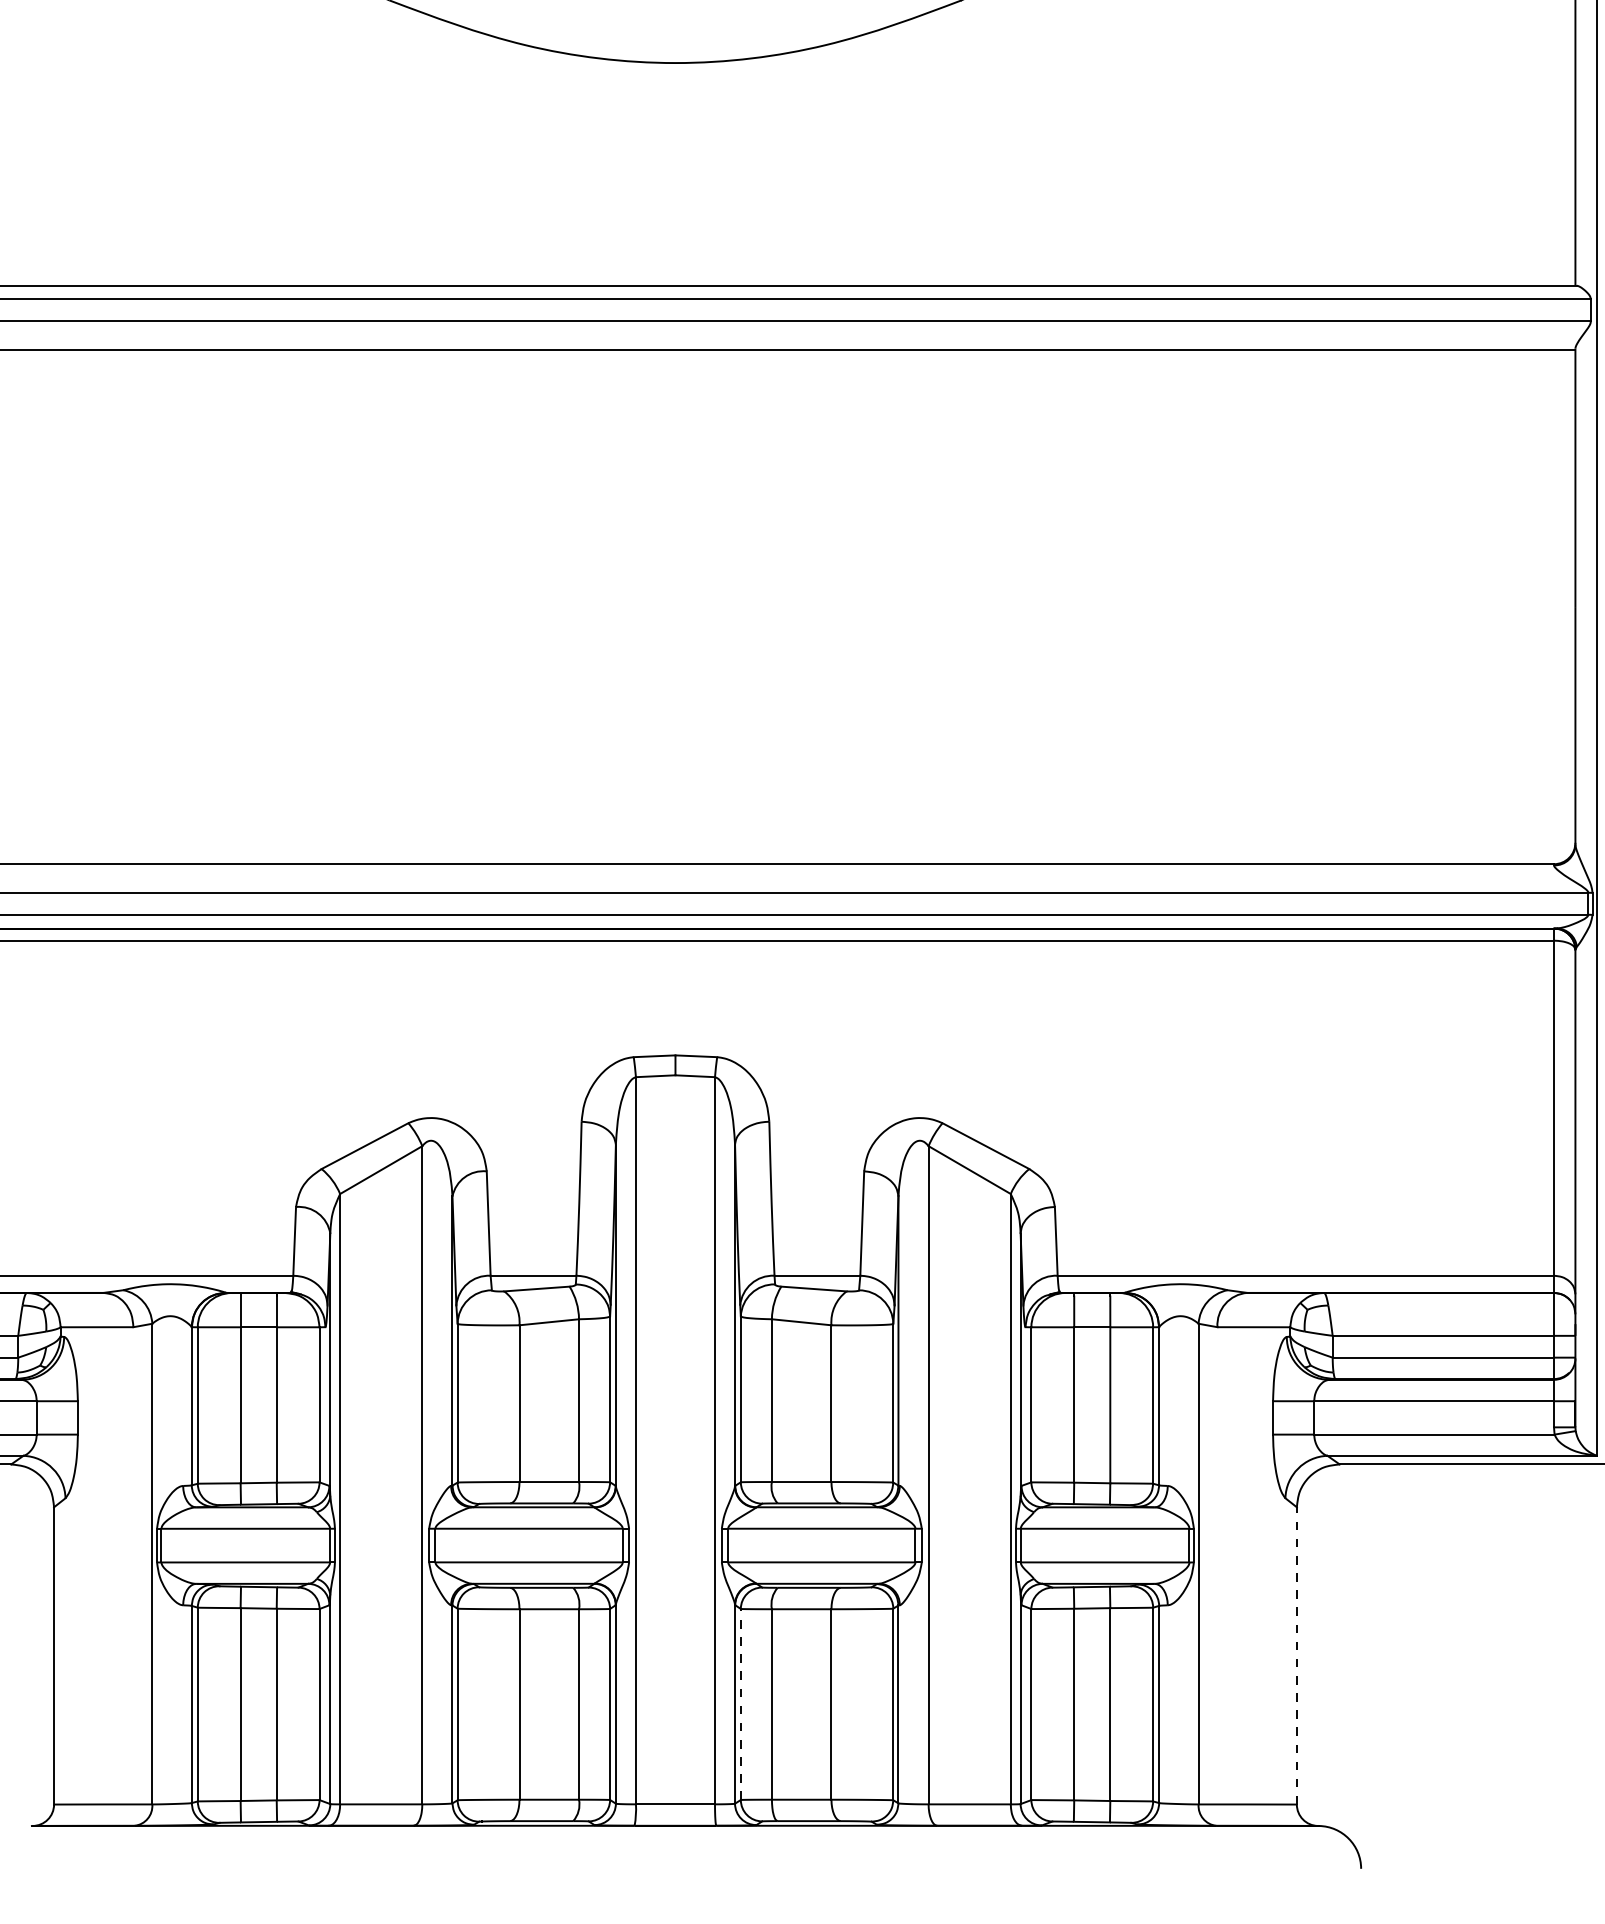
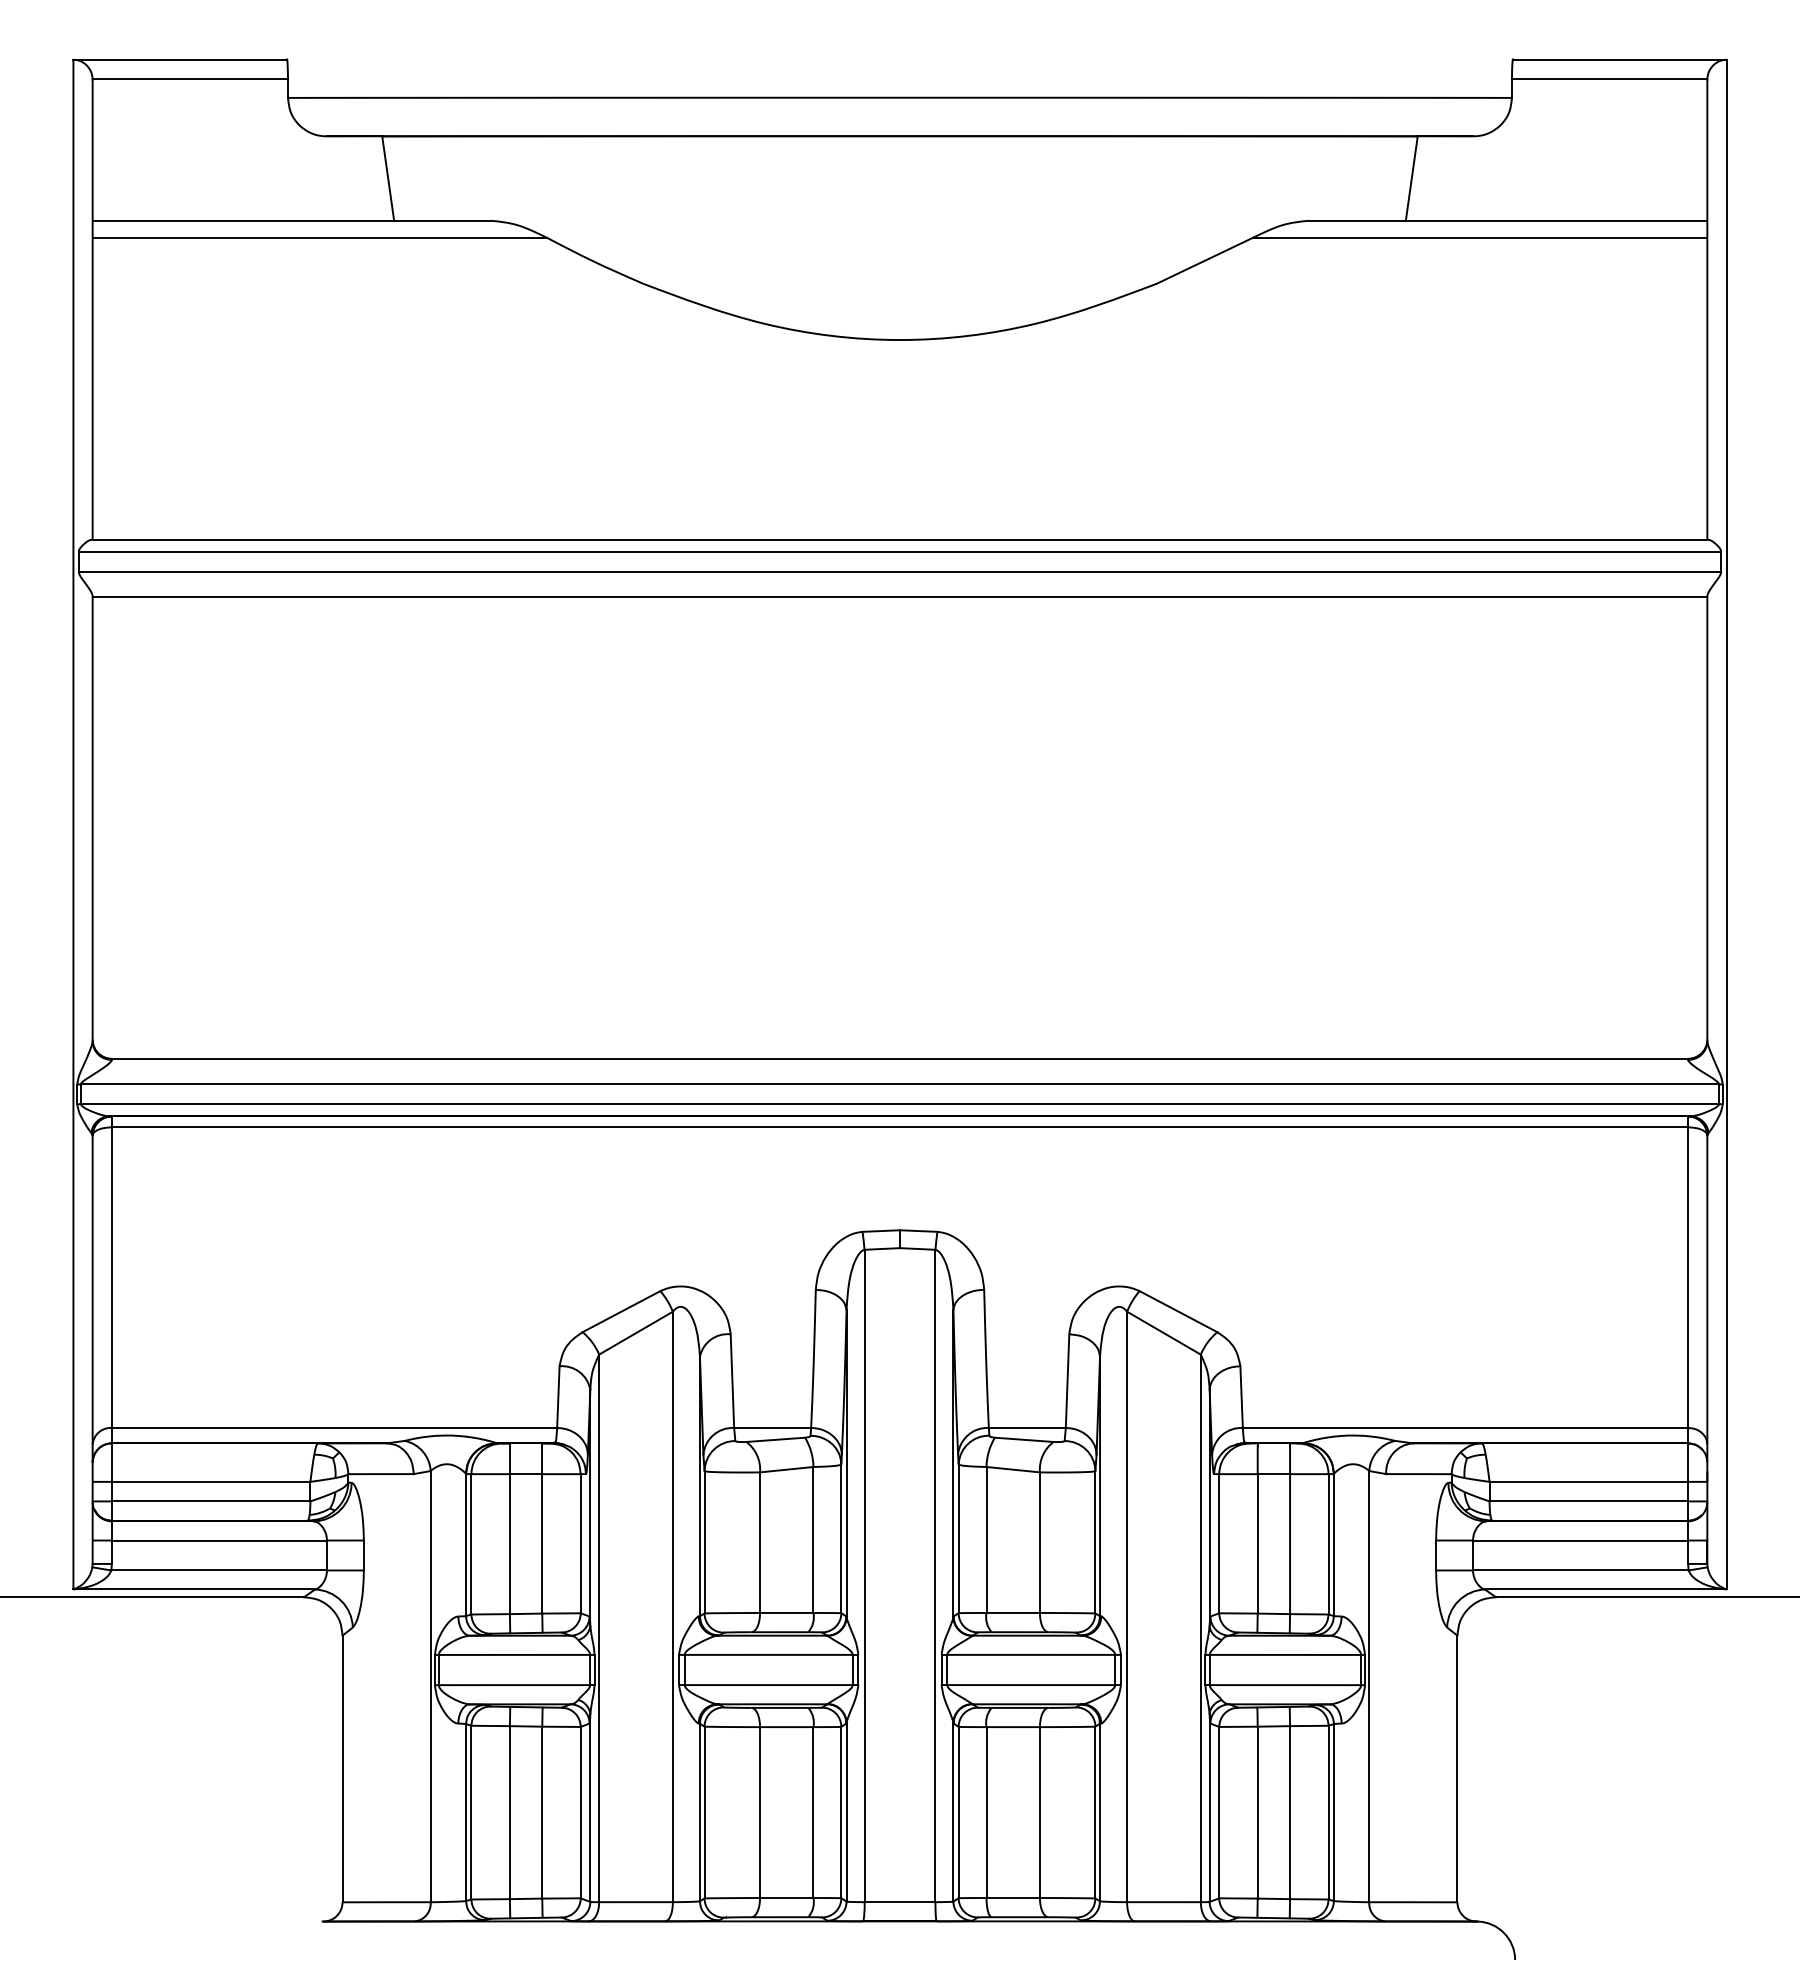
line: (1296, 1655) -> (1457, 1768), dashed -> solid
line: (740, 1704) -> (958, 1812), dashed -> solid

